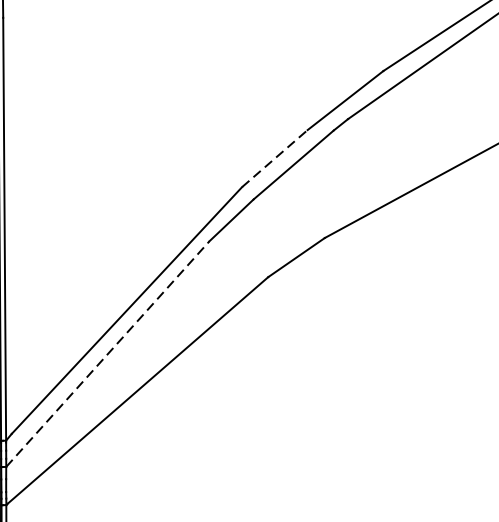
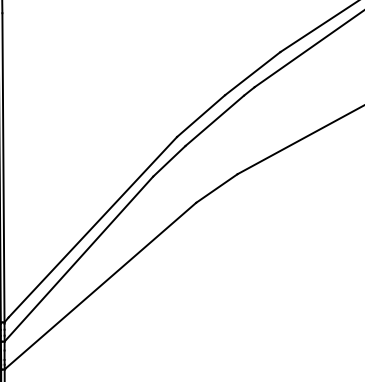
line: (275, 159) -> (201, 116), dashed -> solid
line: (108, 353) -> (79, 258), dashed -> solid

